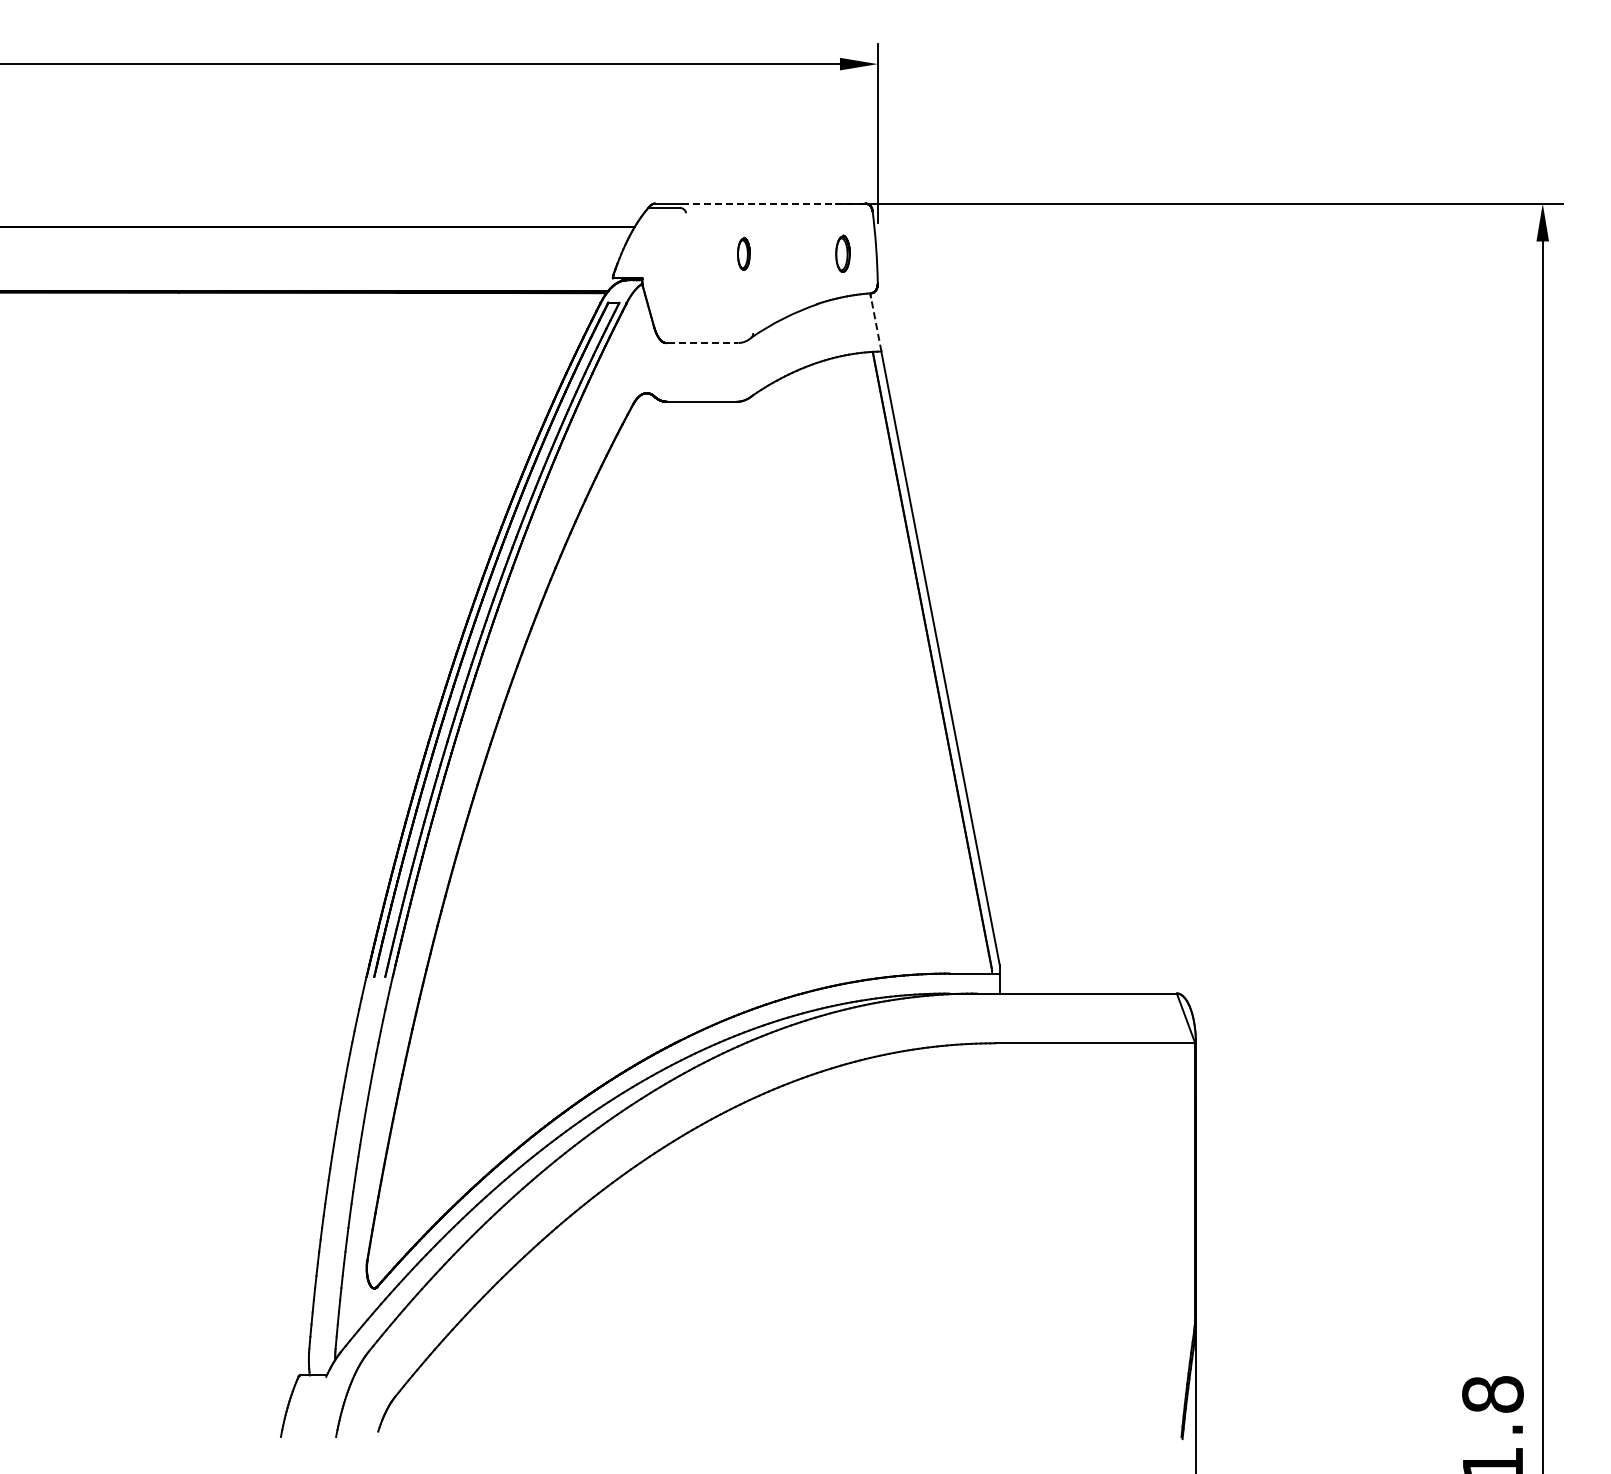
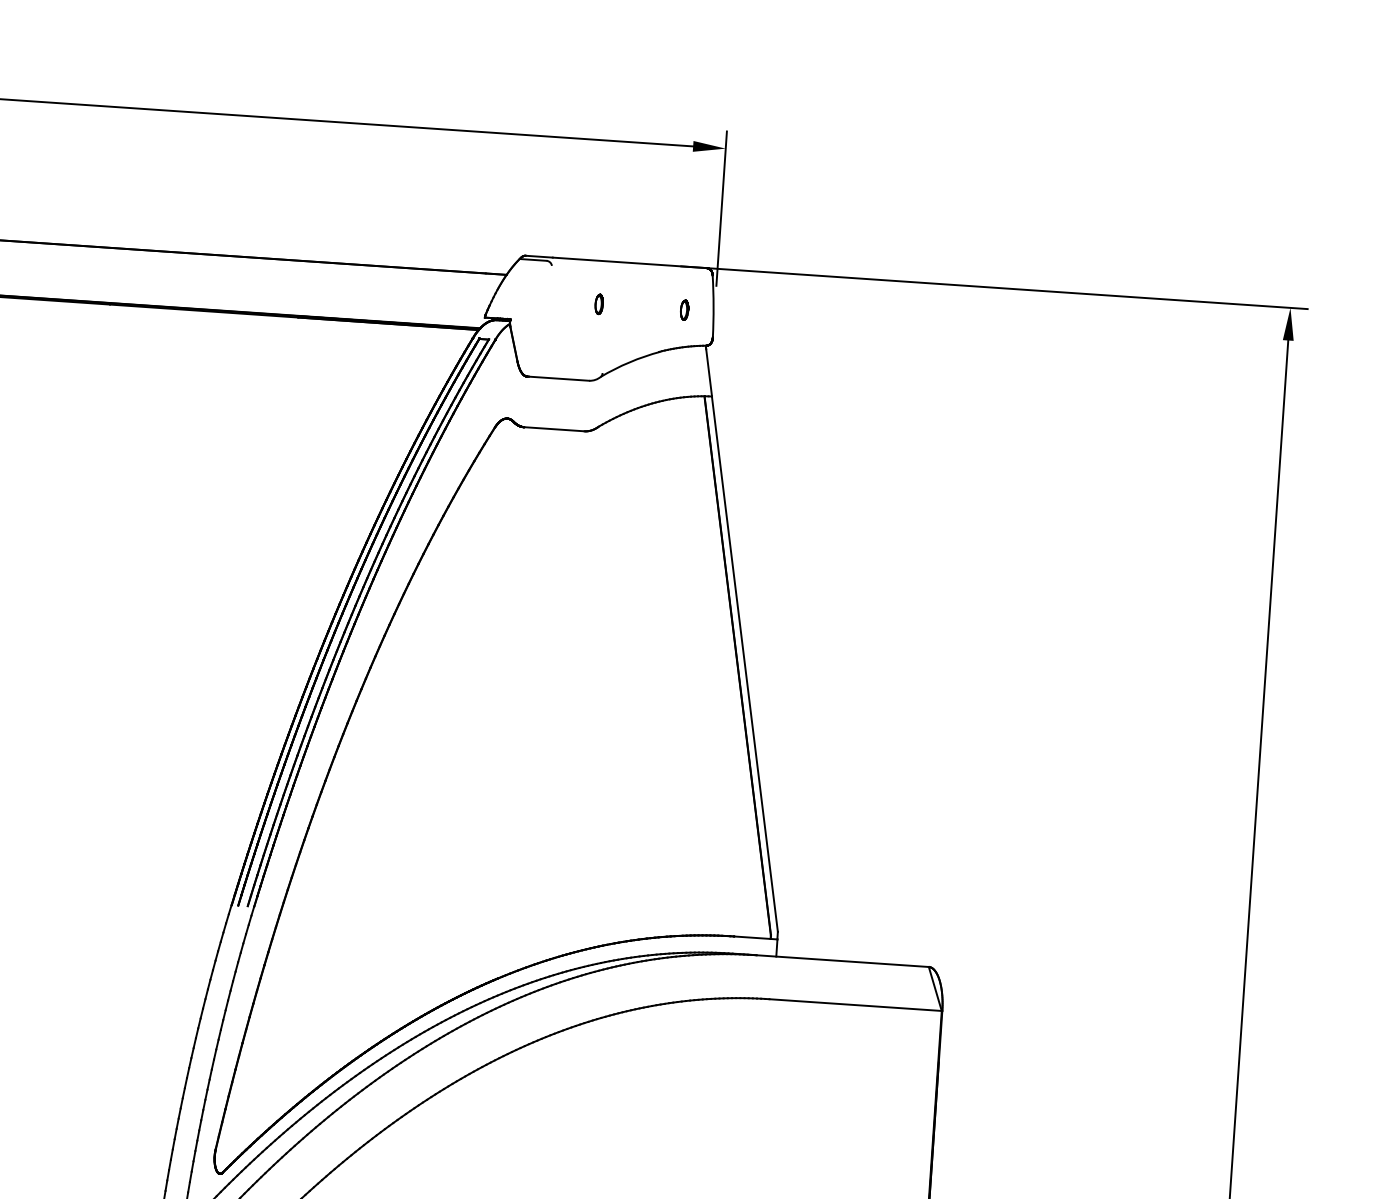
line: (775, 203) -> (629, 262), dashed -> solid
part: (743, 253) -> (598, 303), size x0.71
part: (842, 253) -> (684, 309), size x0.62
line: (876, 324) -> (709, 372), dashed -> solid
line: (703, 343) -> (559, 379), dashed -> solid

